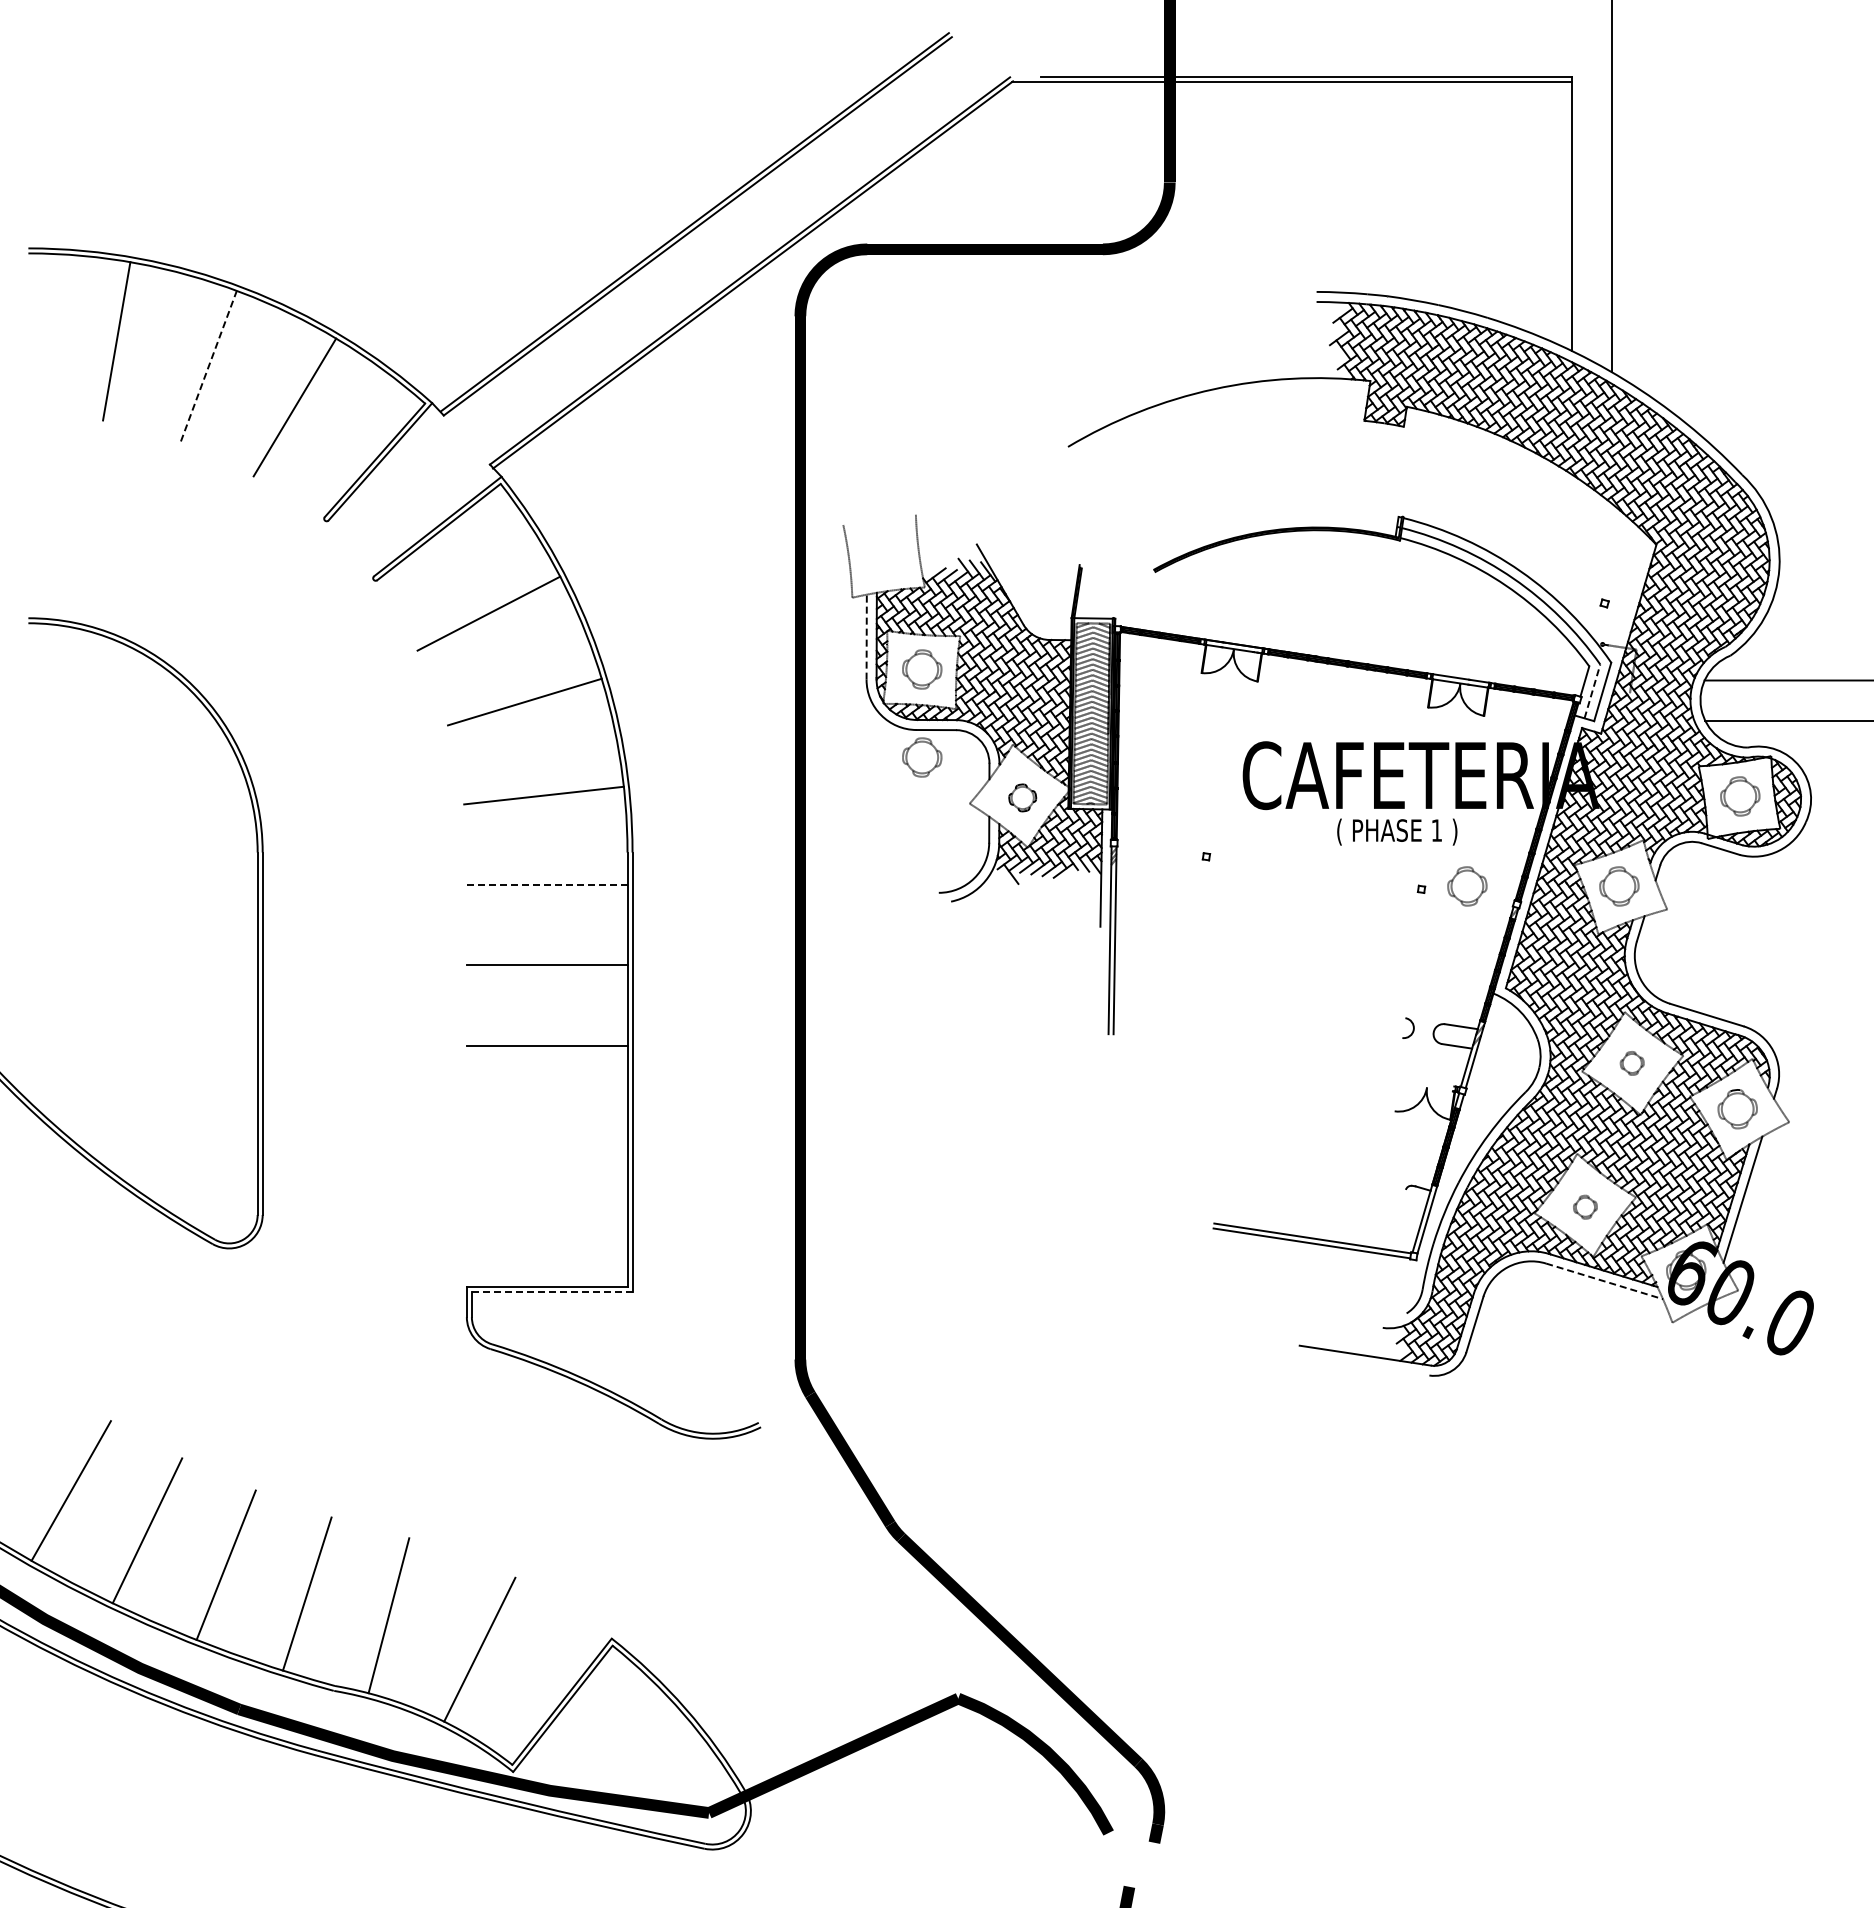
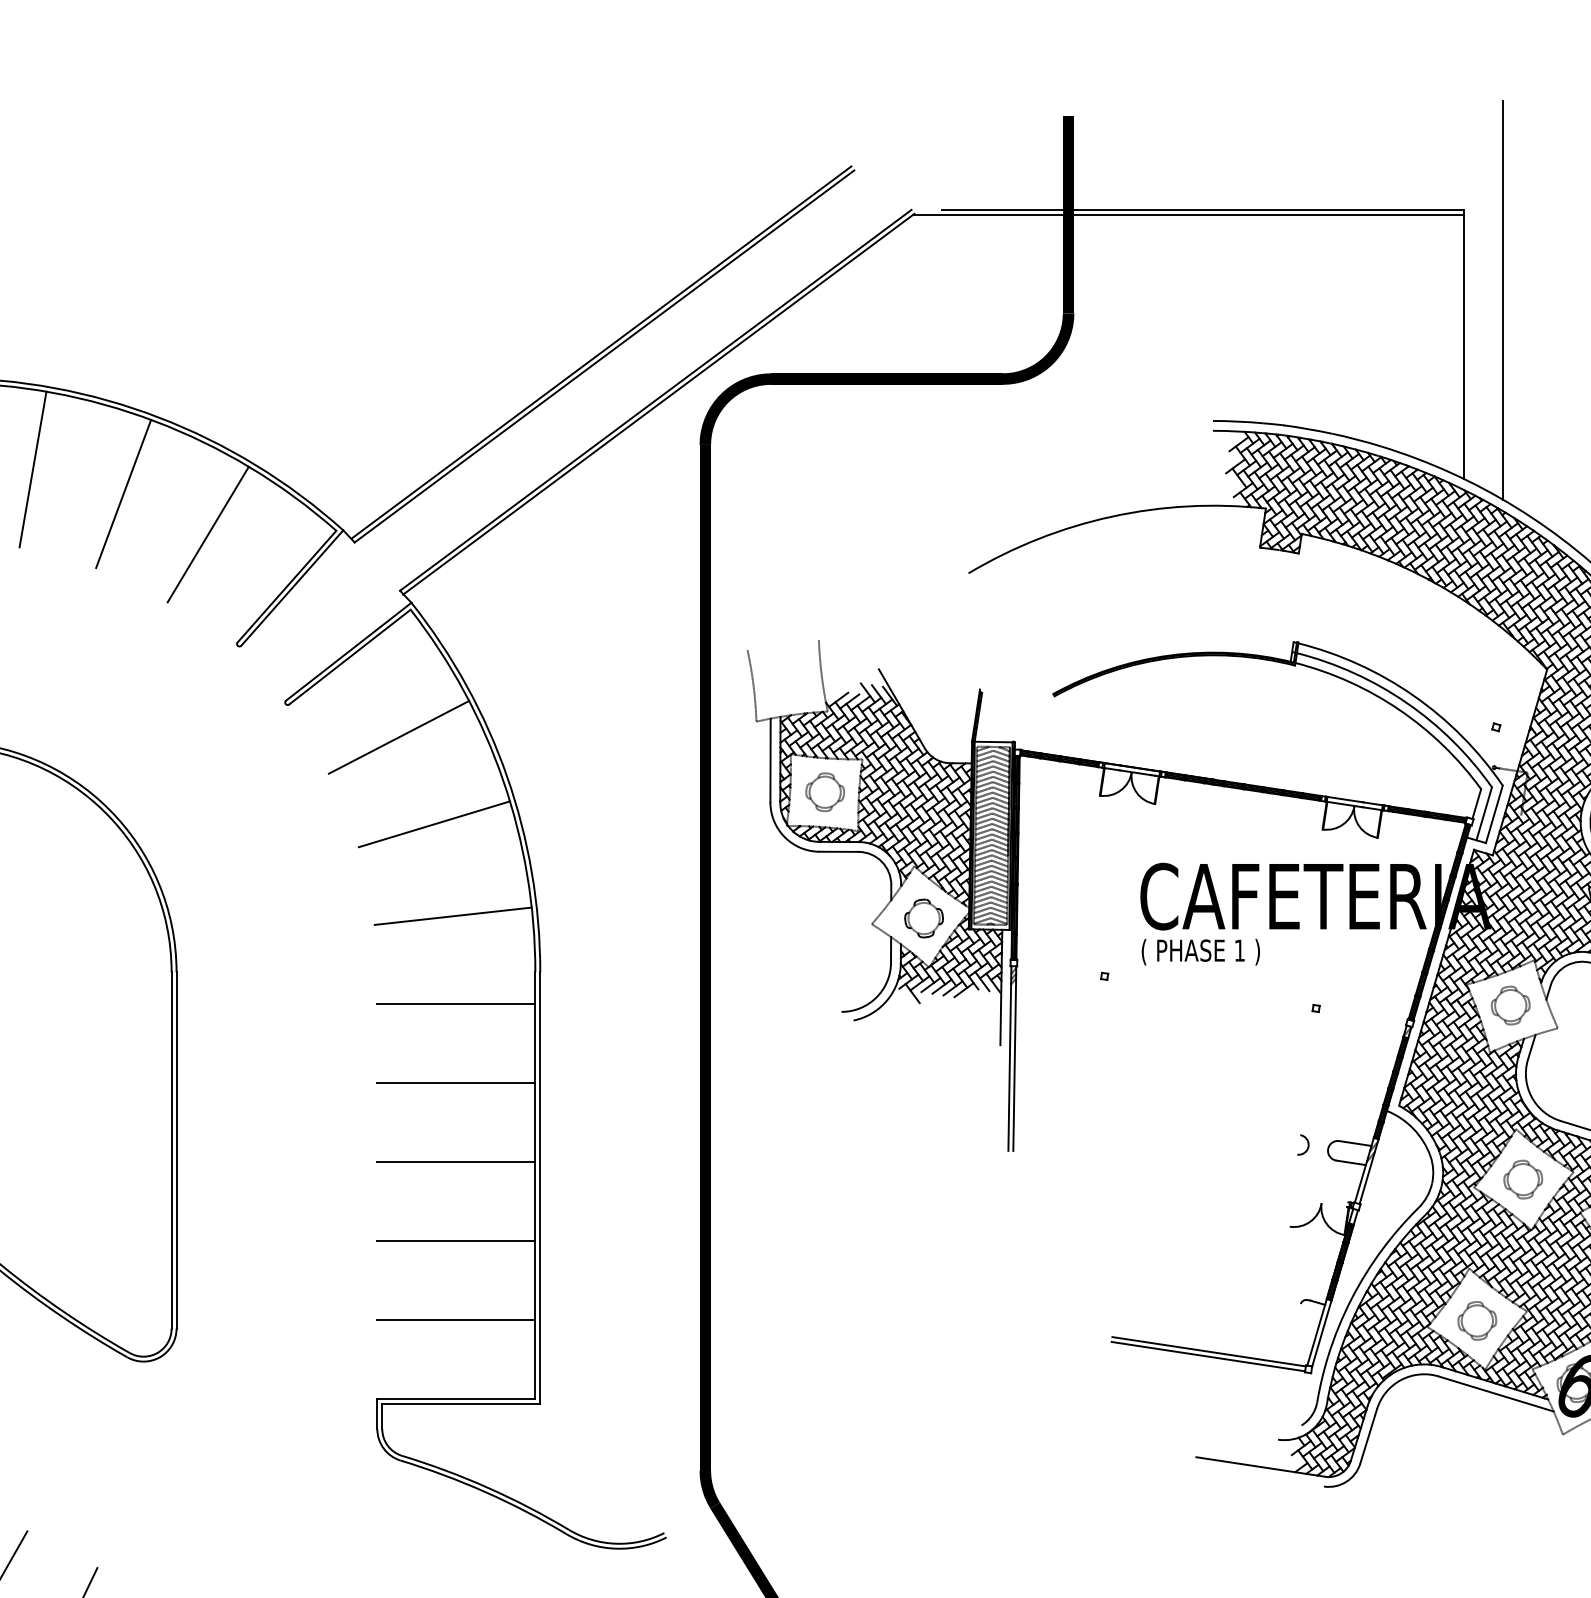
line: (209, 365) -> (124, 493), dashed -> solid
line: (866, 636) -> (770, 759), dashed -> solid
line: (1592, 690) -> (1484, 812), dashed -> solid
part: (922, 757) -> (825, 878), removed
part: (1022, 797) -> (923, 918), size x1.43
text: (1397, 831) -> (1201, 951), moved
line: (547, 884) -> (456, 1003), dashed -> solid
part: (1467, 886) -> (1361, 1005), removed
part: (1632, 1063) -> (1523, 1179), size x1.67
line: (546, 1125) -> (455, 1240), added
line: (546, 1206) -> (455, 1320), added
part: (1585, 1207) -> (1477, 1321), size x1.67
line: (1605, 1281) -> (1497, 1394), dashed -> solid
line: (552, 1291) -> (461, 1403), dashed -> solid

